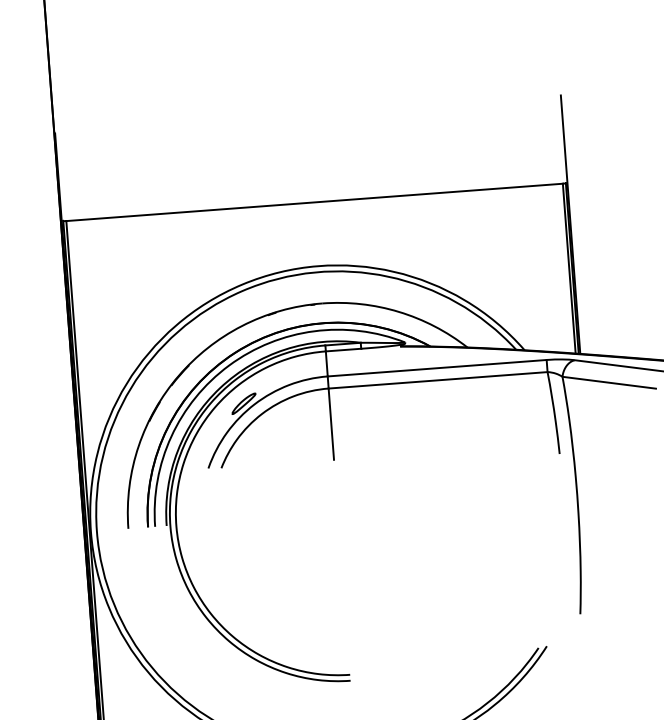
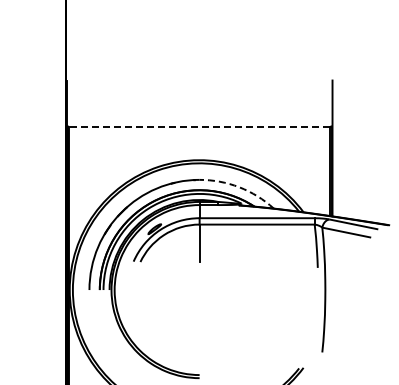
line: (314, 201) -> (199, 126), solid -> dashed
arc: (399, 312) -> (239, 187), solid -> dashed

